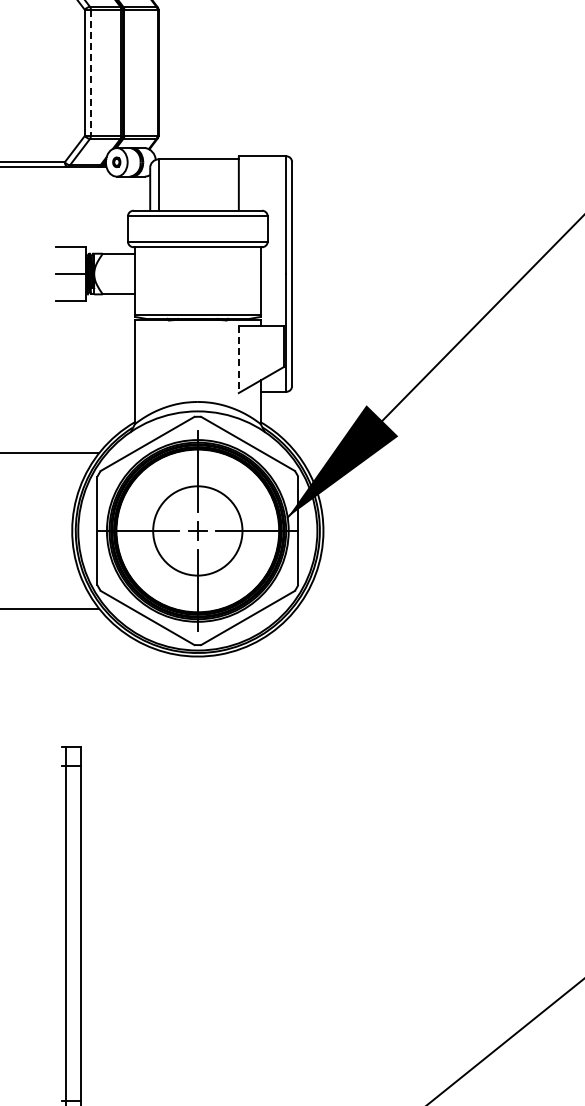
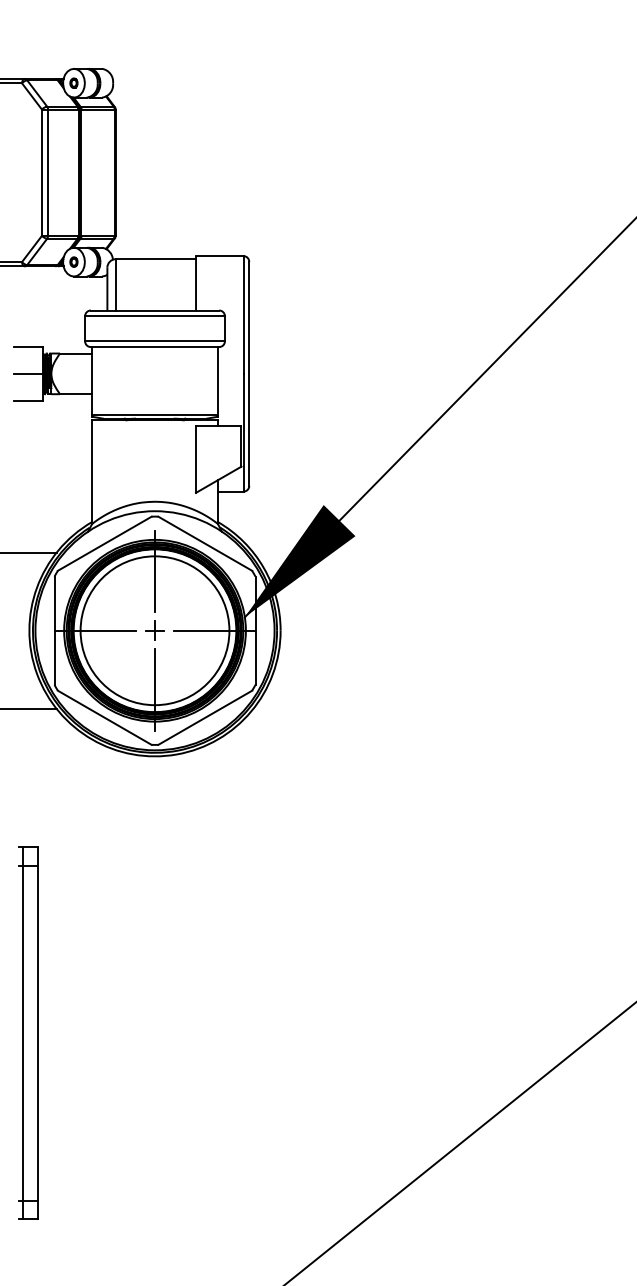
line: (91, 73) -> (48, 173), dashed -> solid
line: (239, 359) -> (196, 459), dashed -> solid
circle: (197, 530) -> (154, 630), size x1.67

